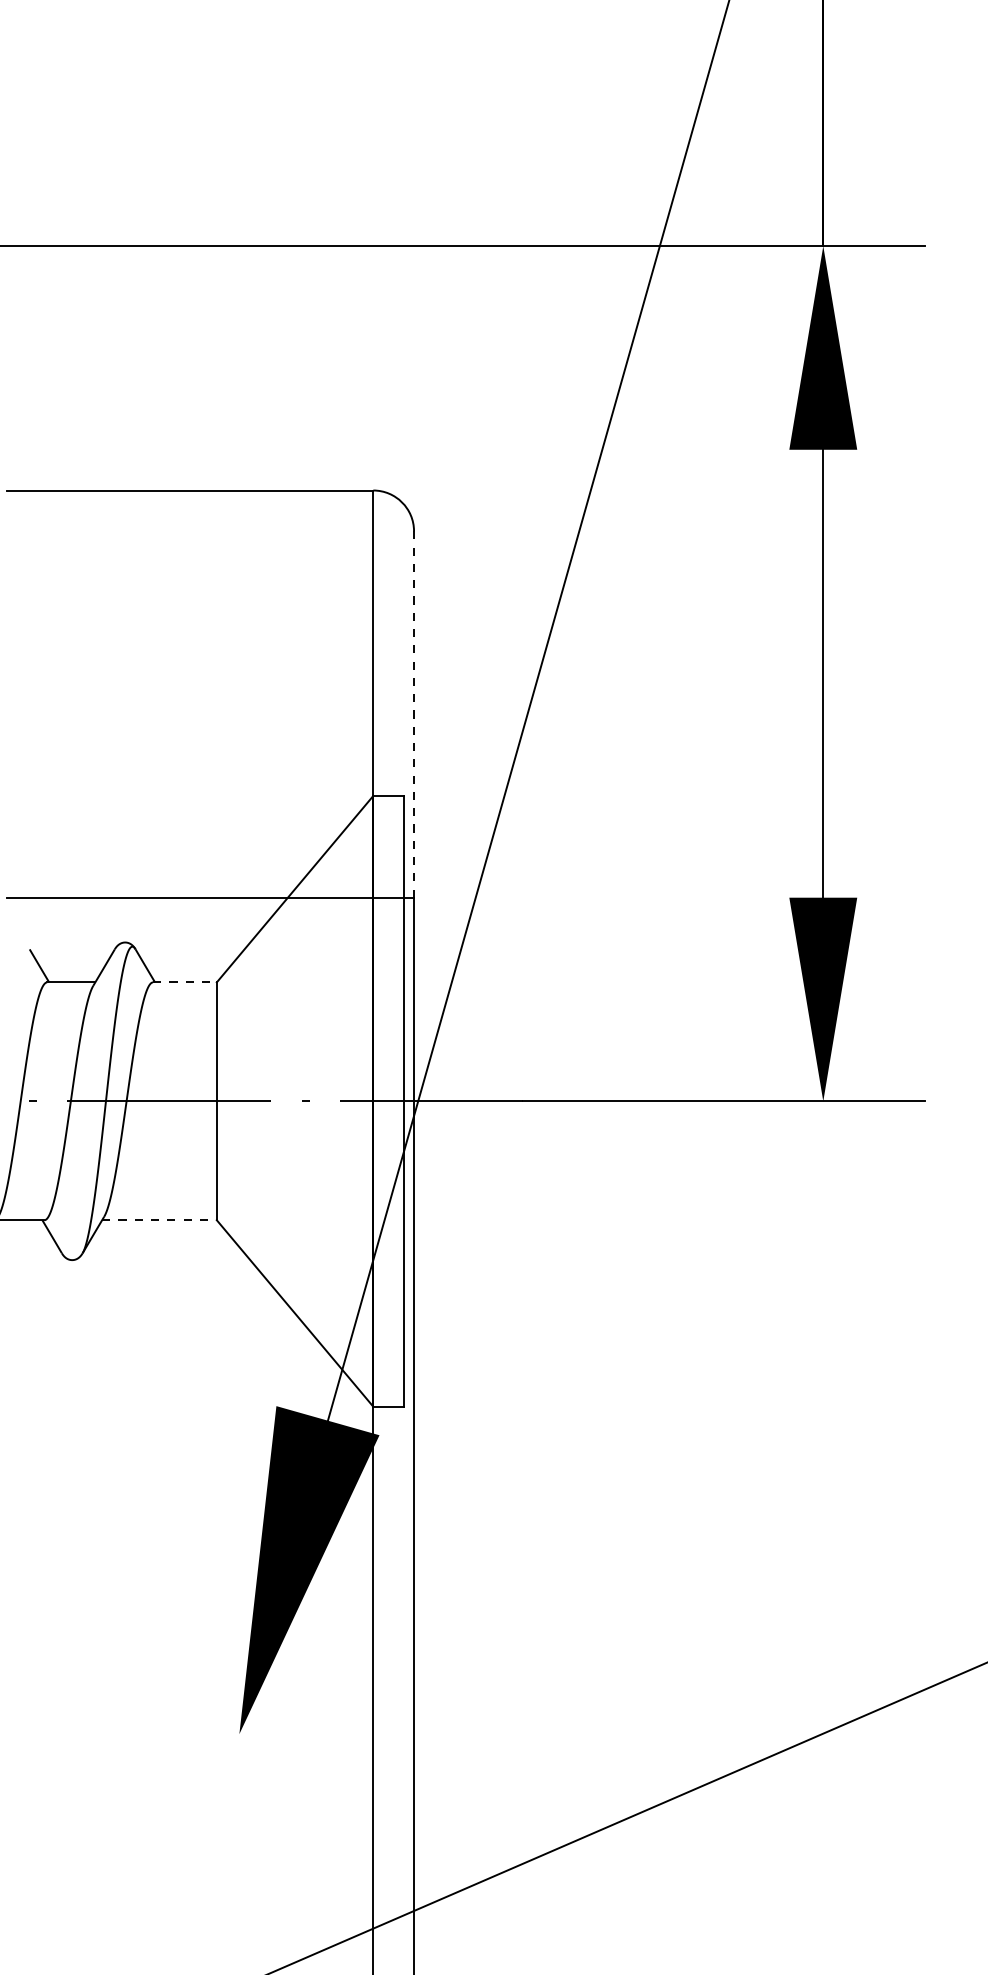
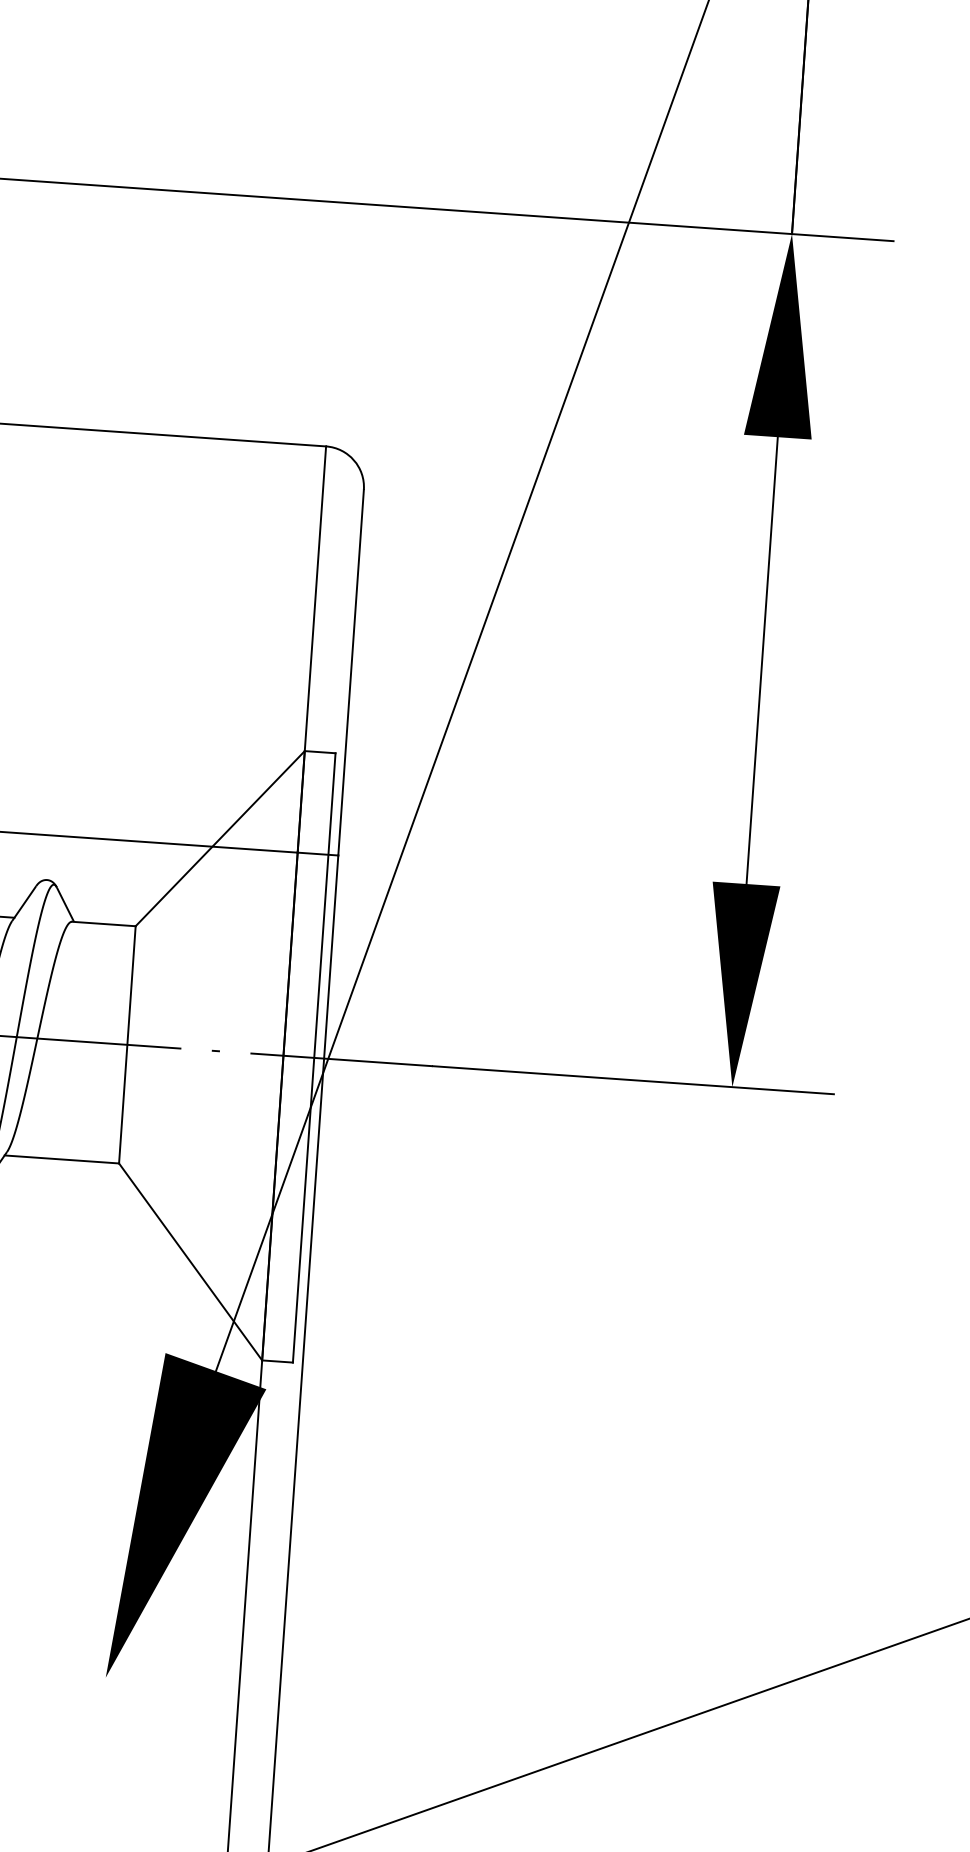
line: (414, 714) -> (351, 672), dashed -> solid
line: (184, 982) -> (103, 924), dashed -> solid
line: (159, 1220) -> (61, 1159), dashed -> solid

